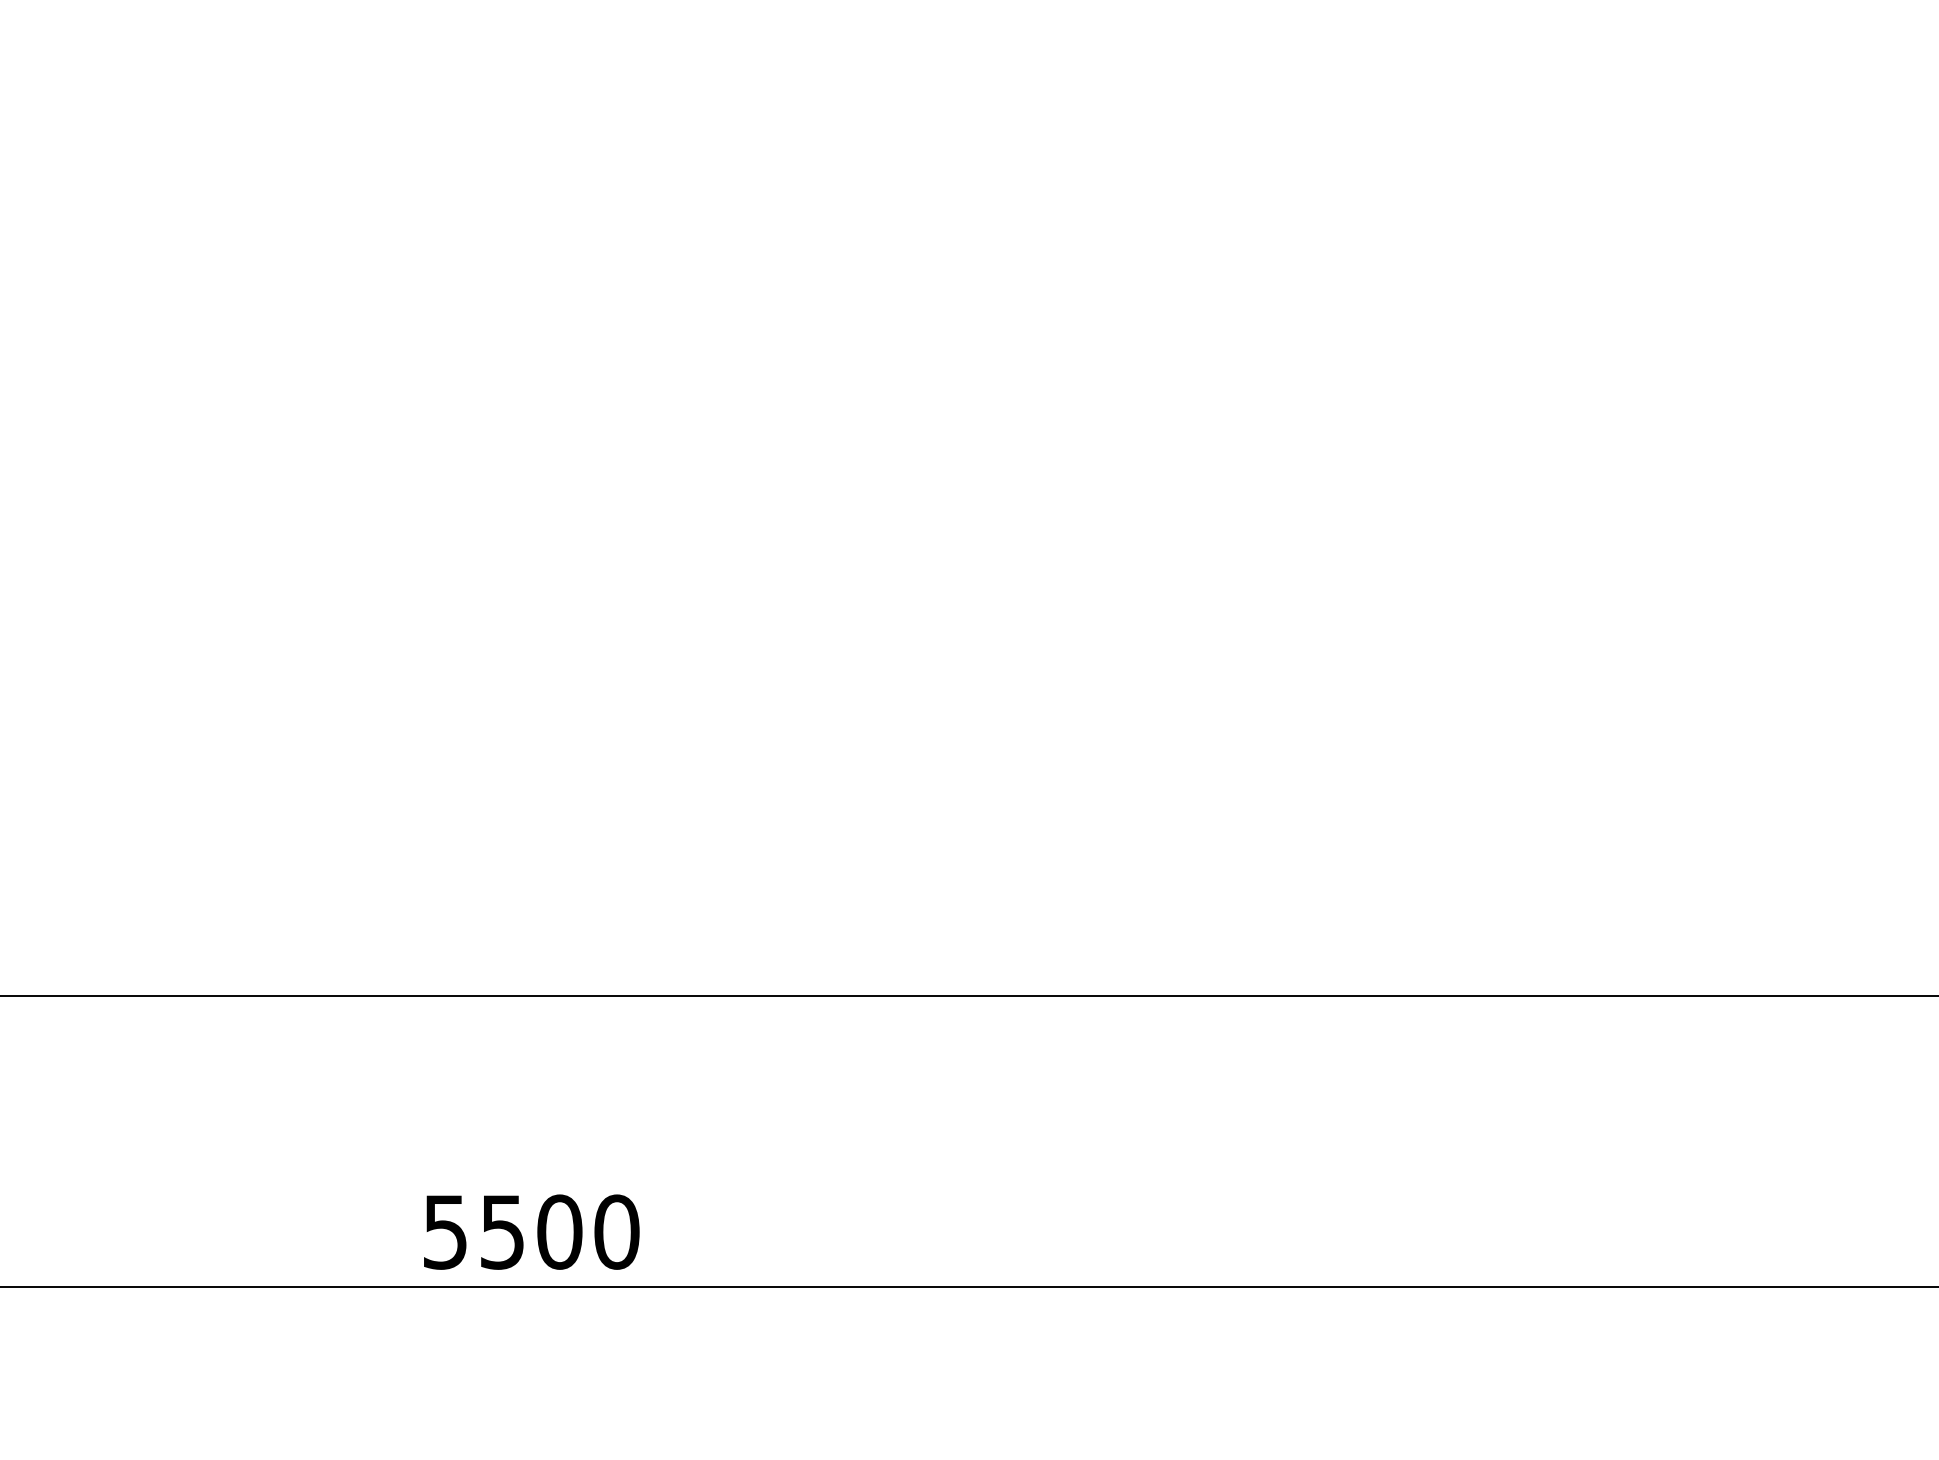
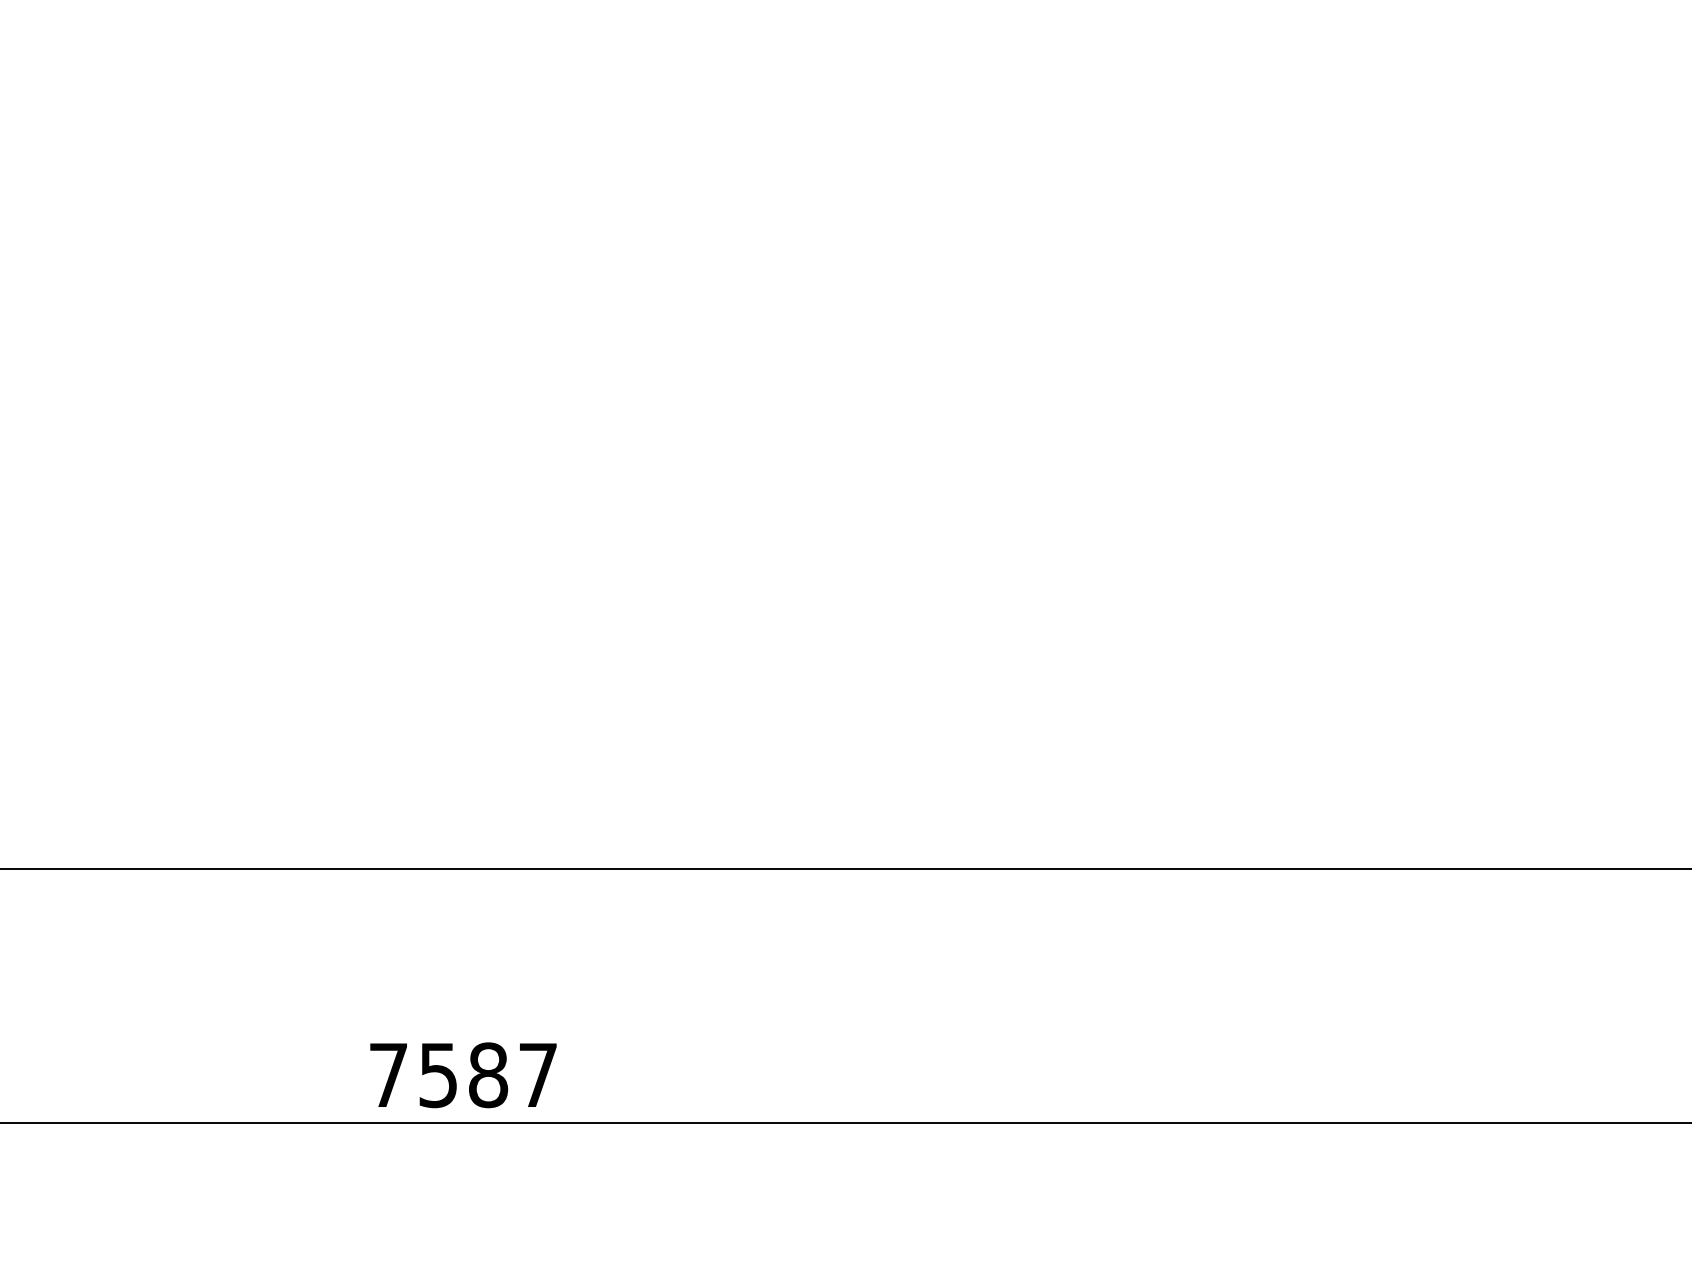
text: (531, 1231) -> (463, 1074), 5500 -> 7587

